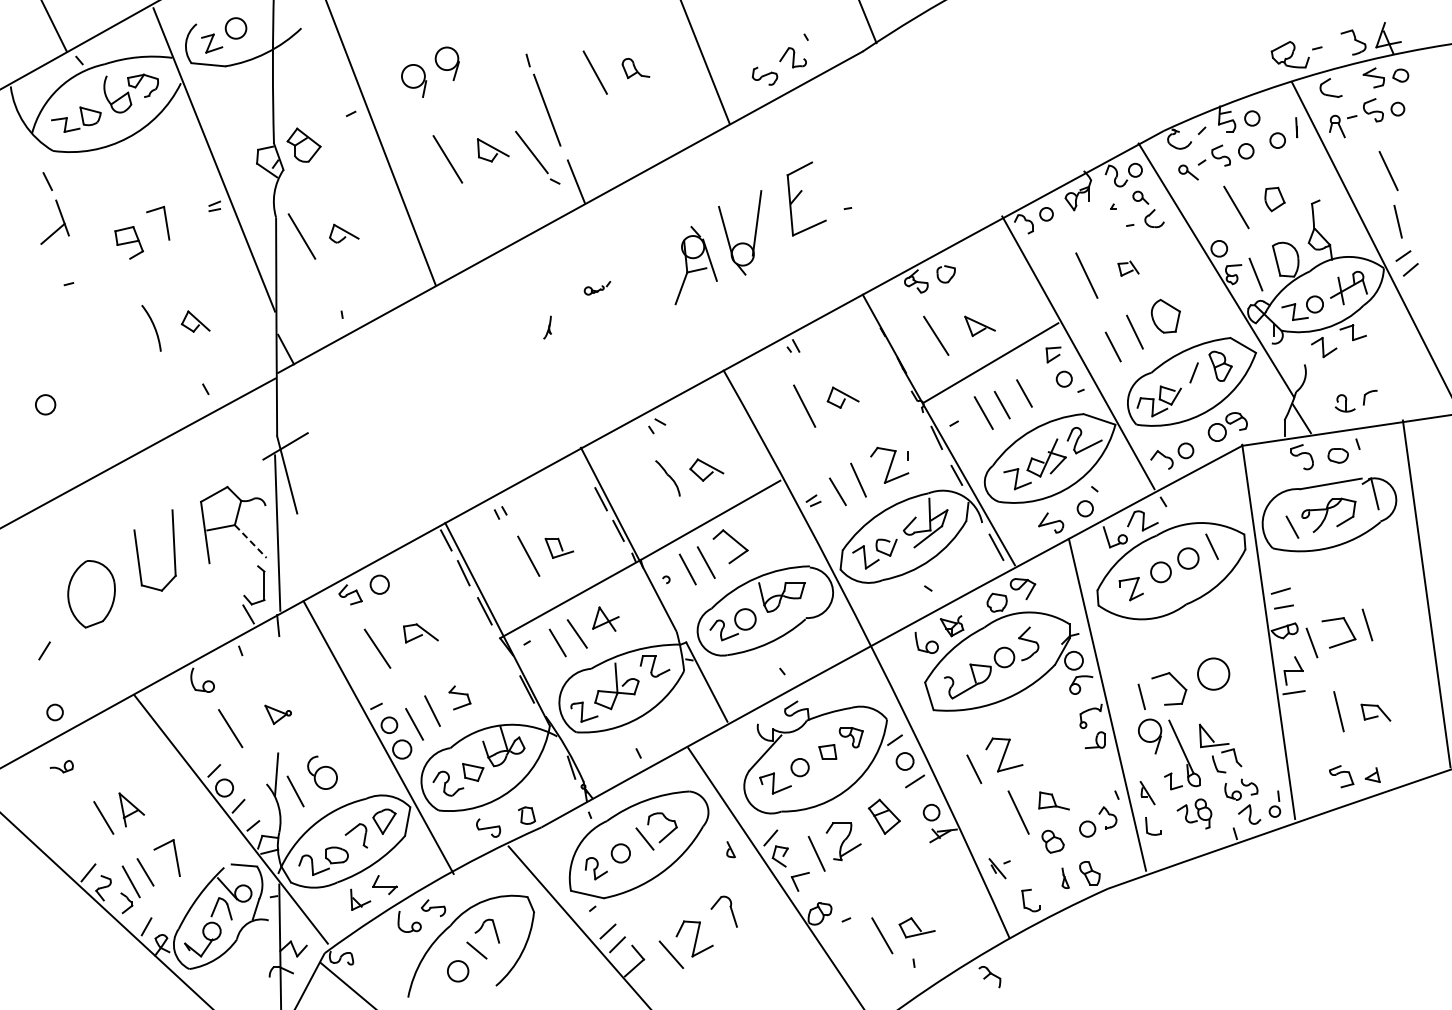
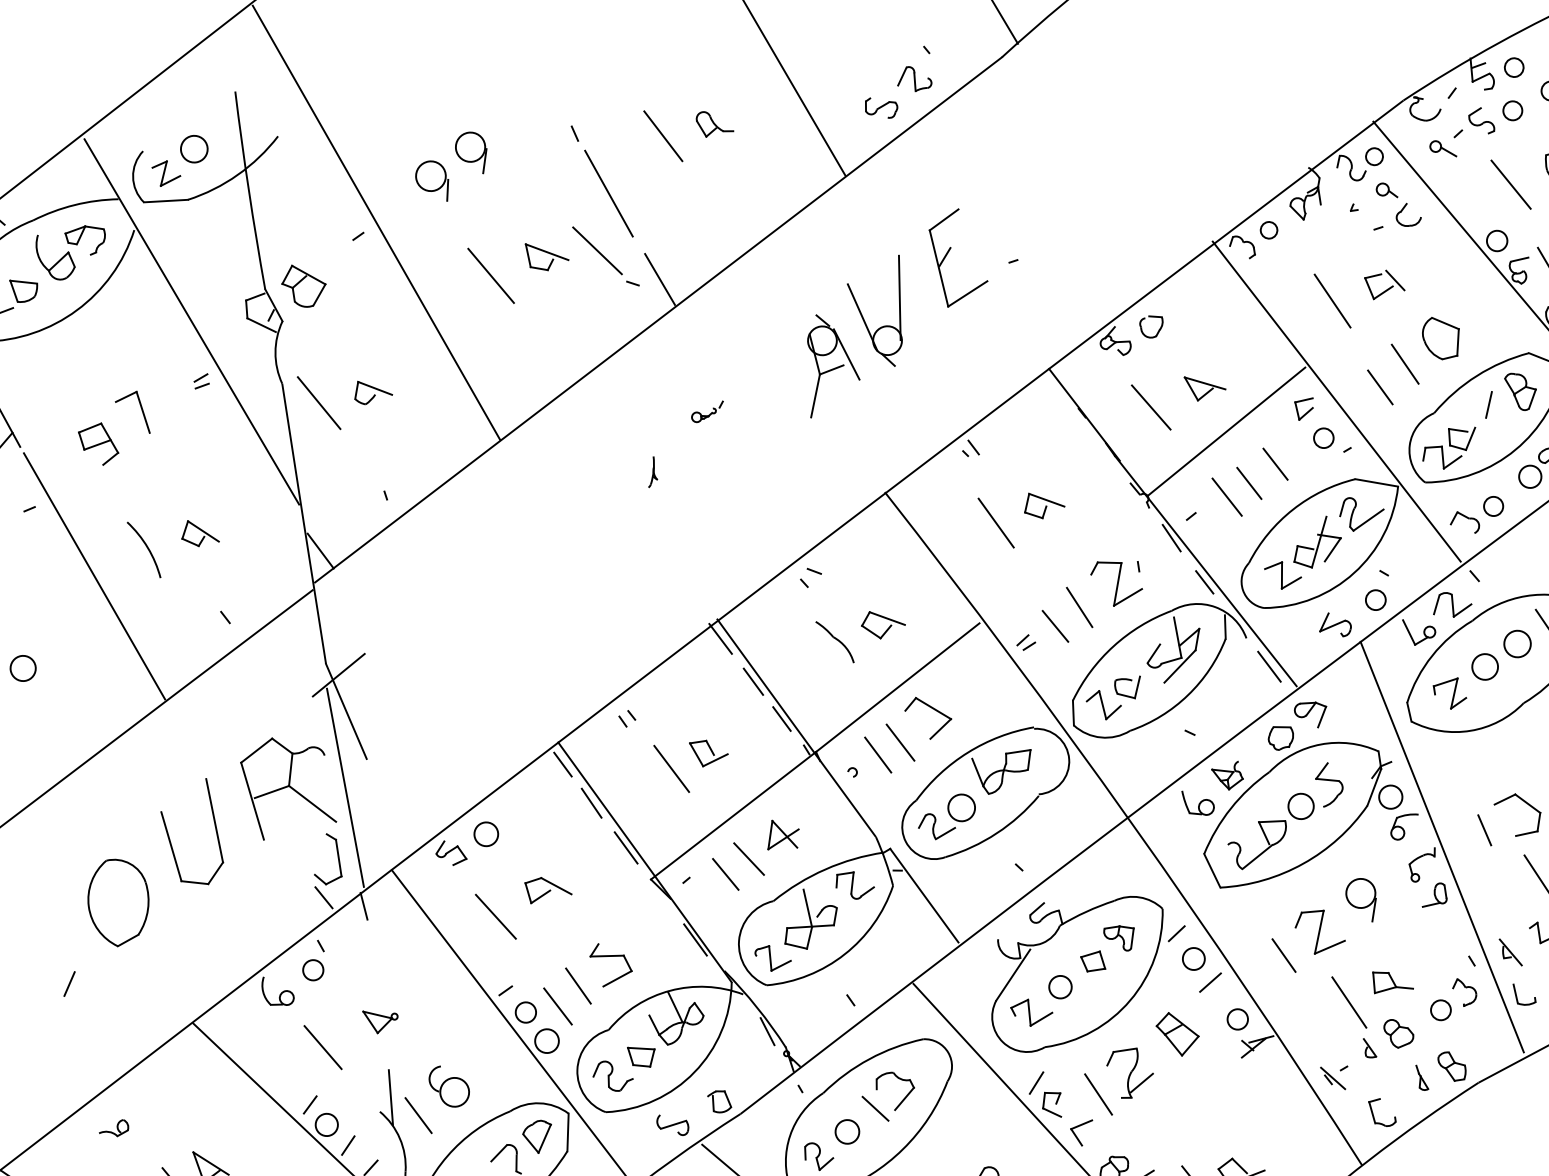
part: (1128, 268) -> (1384, 283), size x1.43
line: (110, 342) -> (94, 576), added
line: (580, 462) -> (719, 638), added
line: (250, 541) -> (312, 803), dashed -> solid
part: (459, 697) -> (610, 963), size x1.43
circle: (54, 712) -> (312, 970), moved
part: (1150, 736) -> (1362, 900), moved
part: (730, 849) -> (1369, 1047), moved

